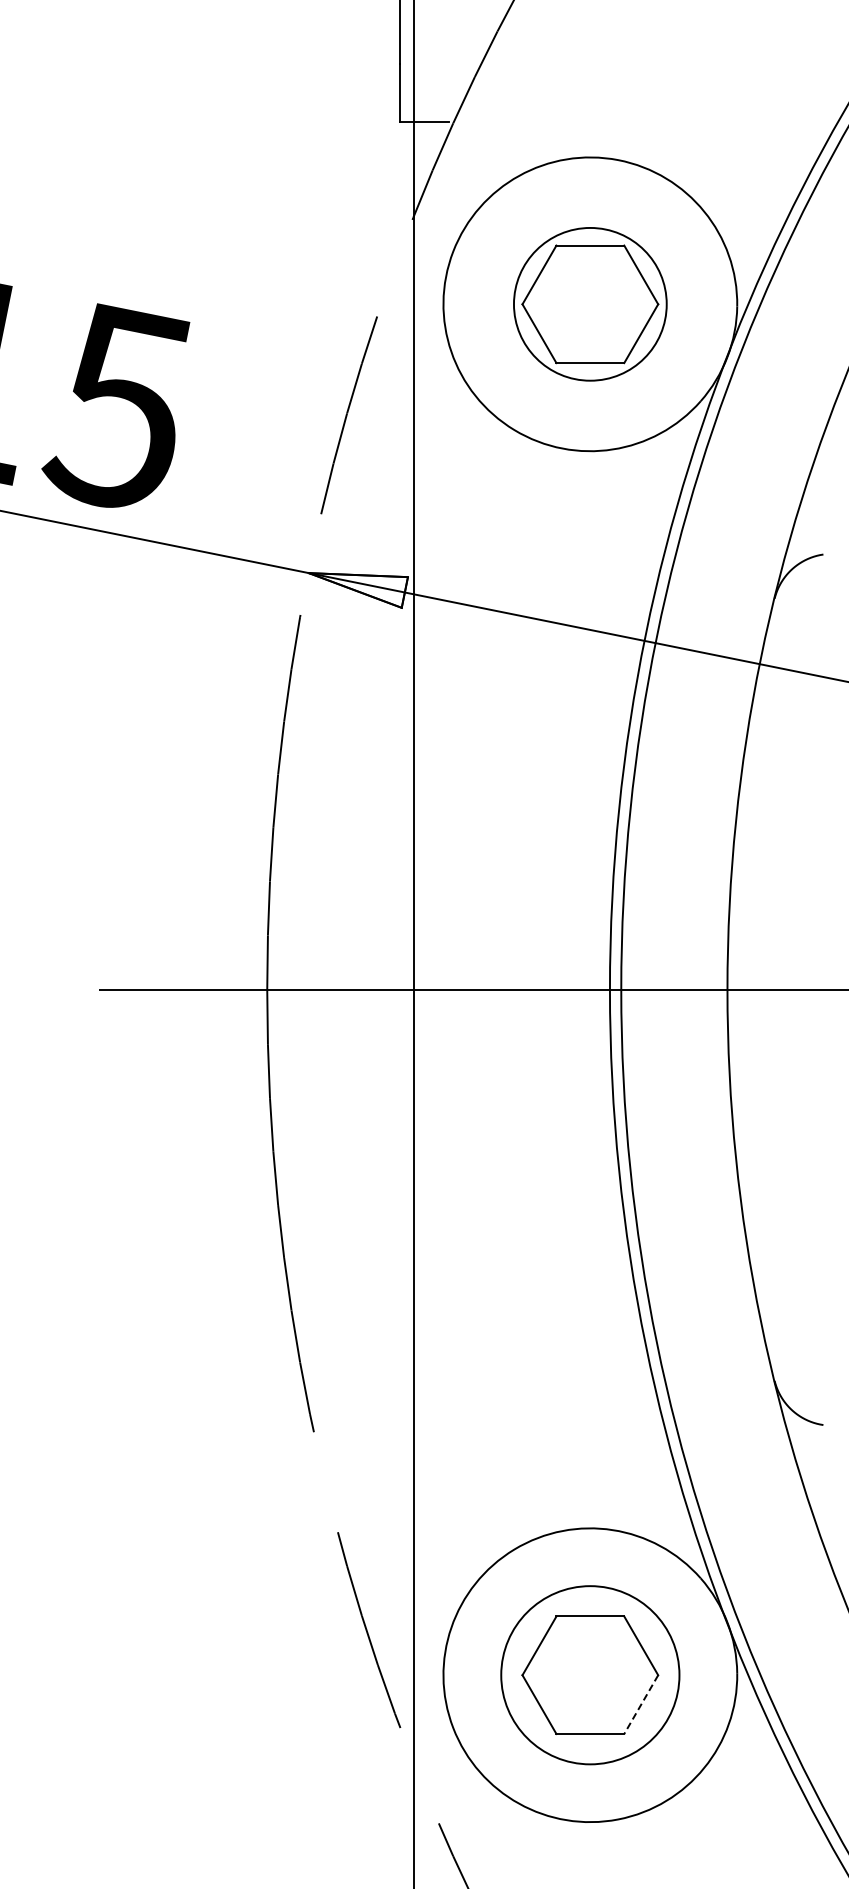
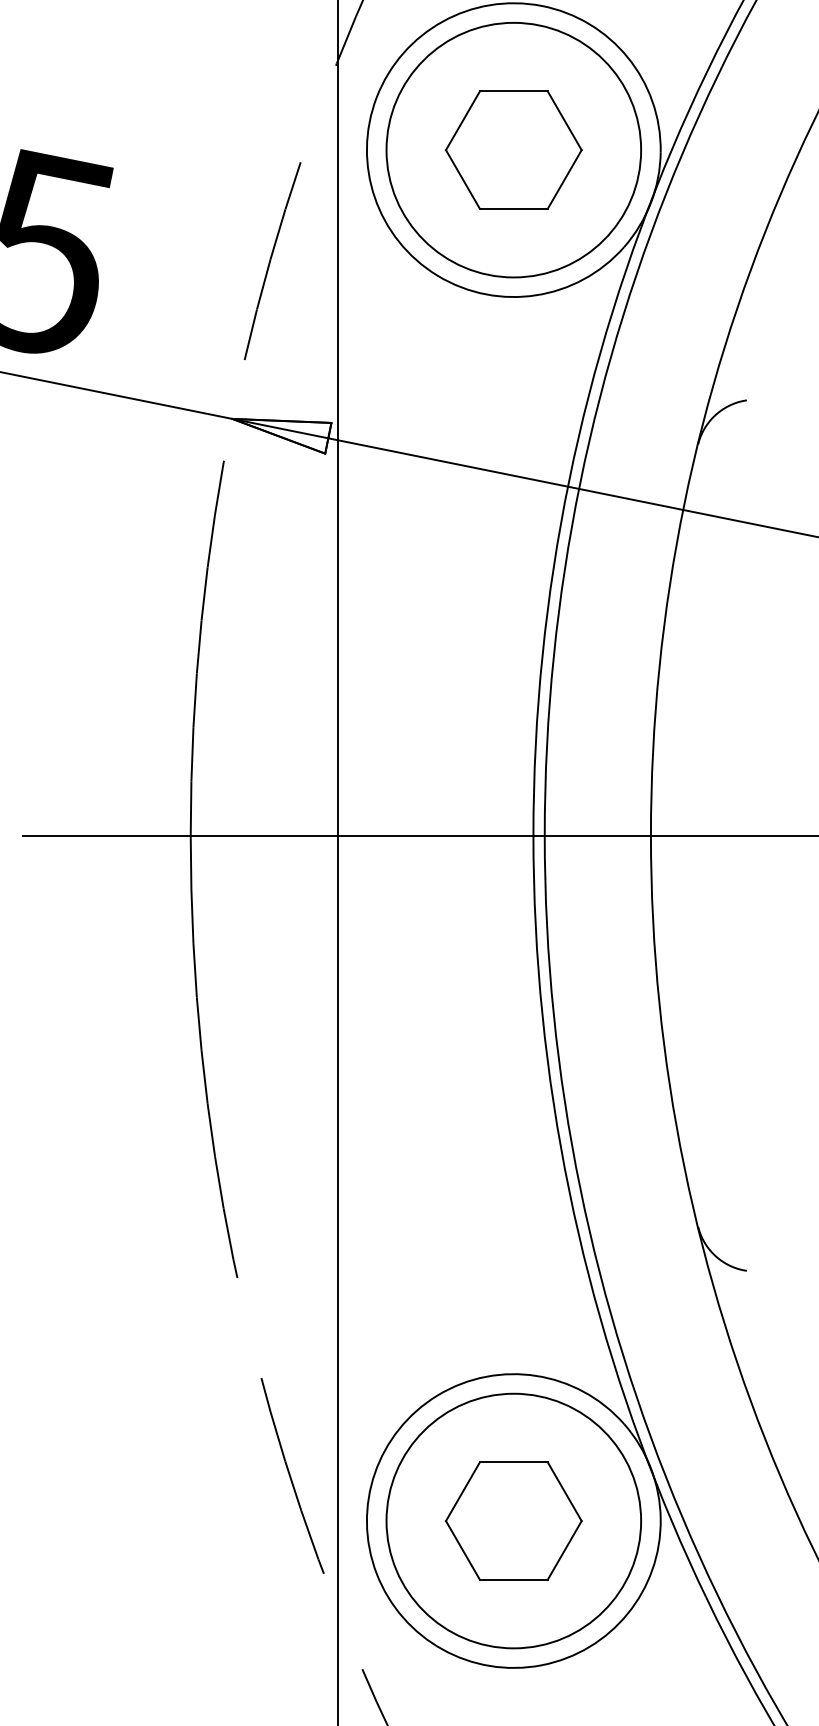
circle: (590, 304) -> (513, 150), size x1.67
circle: (590, 1674) -> (513, 1520), size x1.43
line: (641, 1704) -> (564, 1550), dashed -> solid

